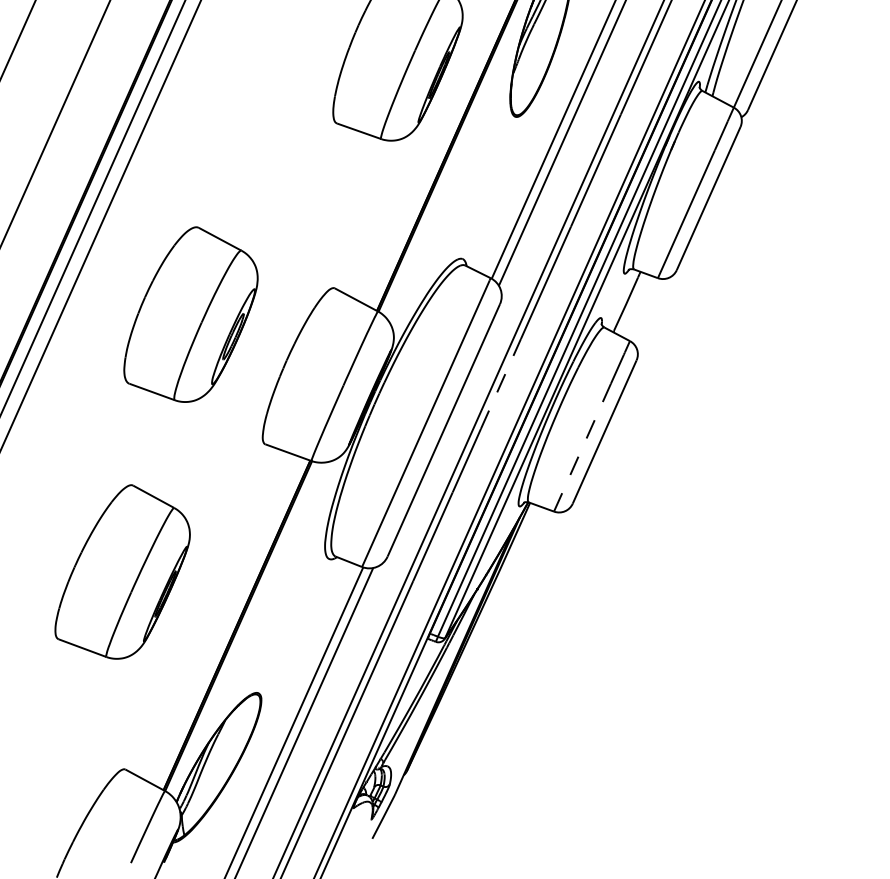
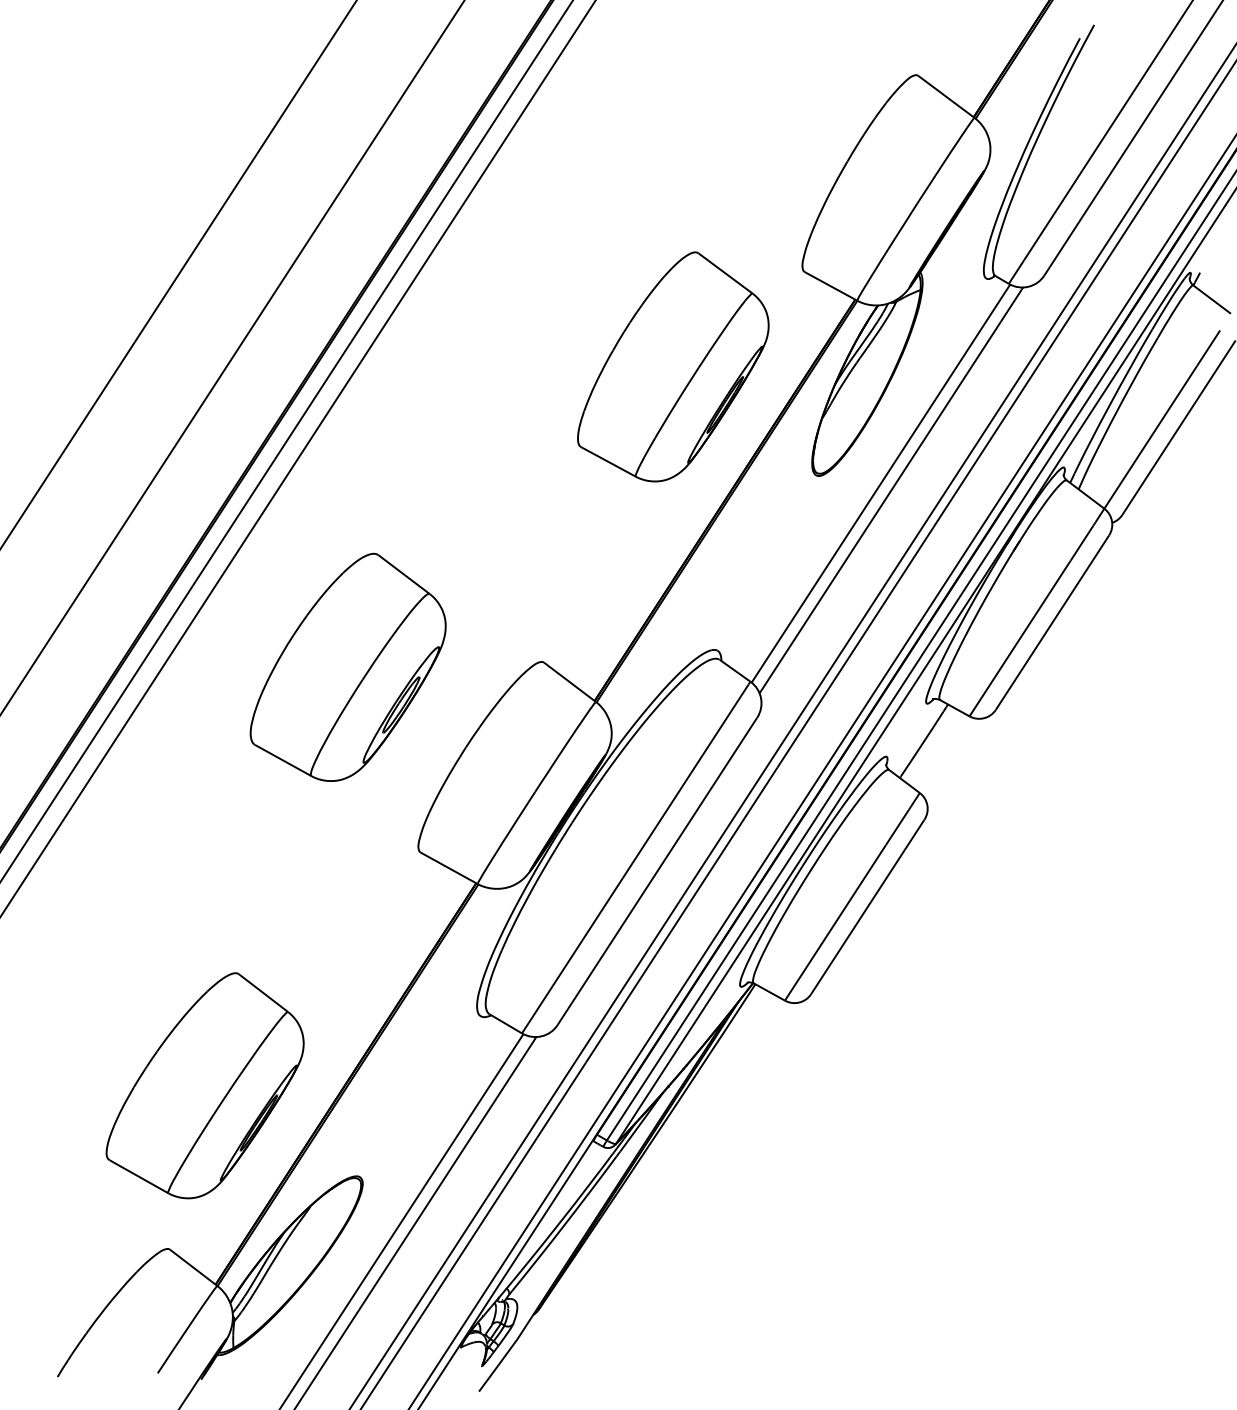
line: (501, 383) -> (742, 821), dashed -> solid
line: (582, 447) -> (835, 922), dashed -> solid
part: (120, 572) -> (204, 1085), moved

